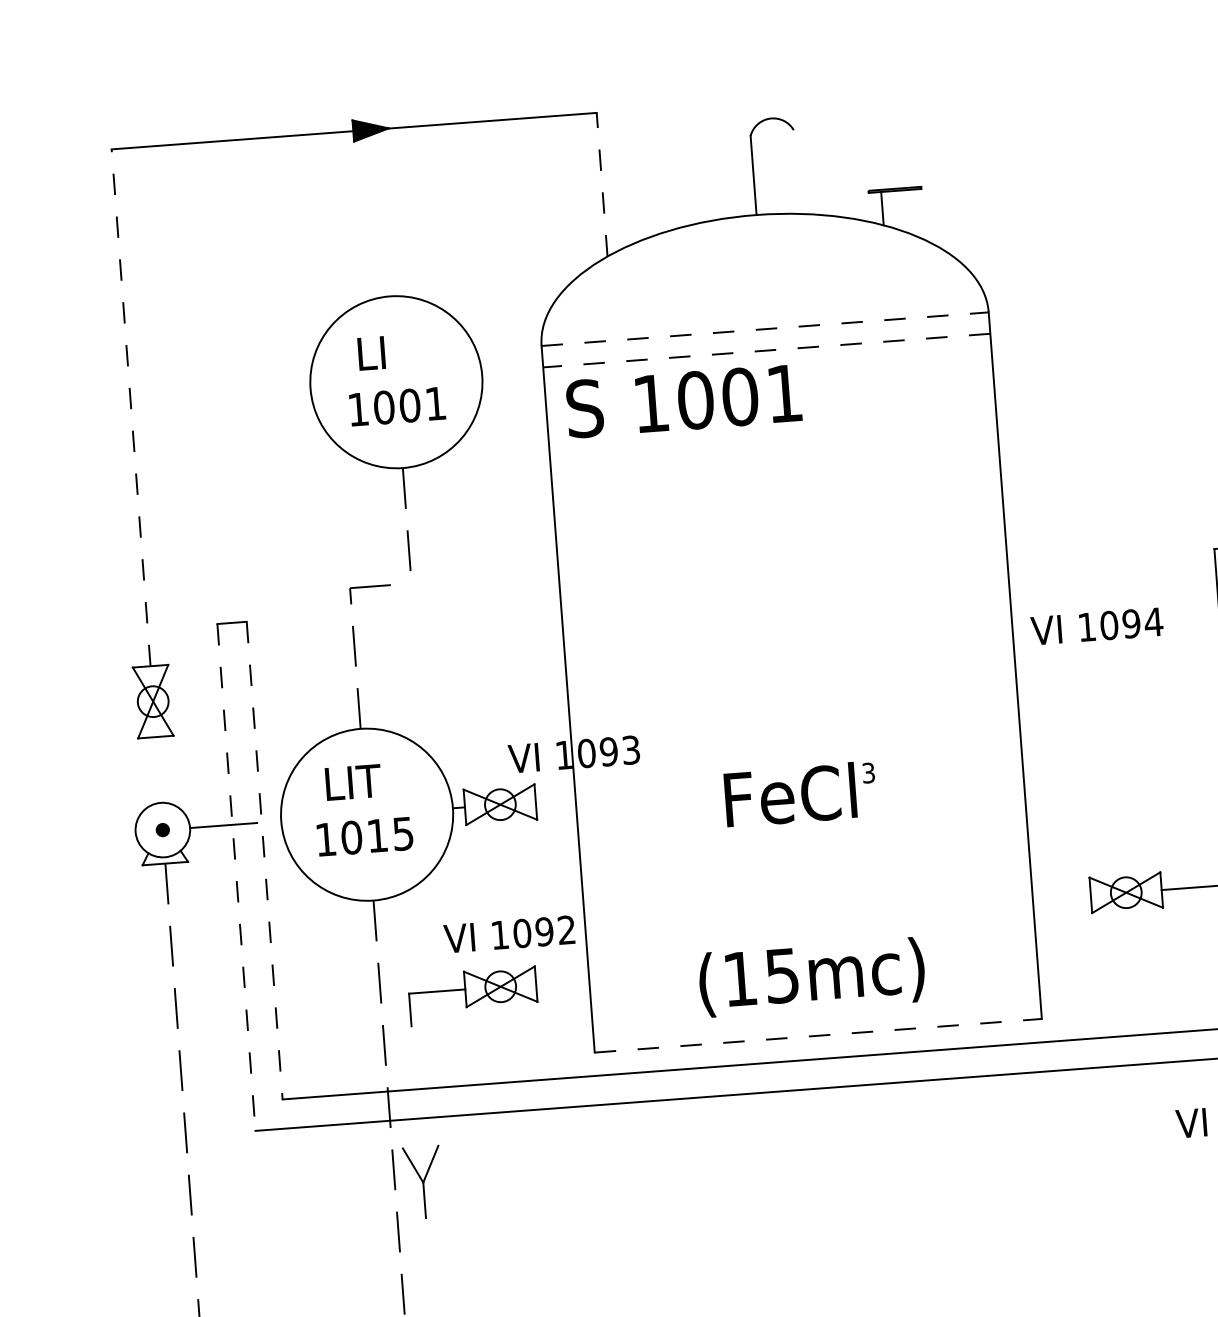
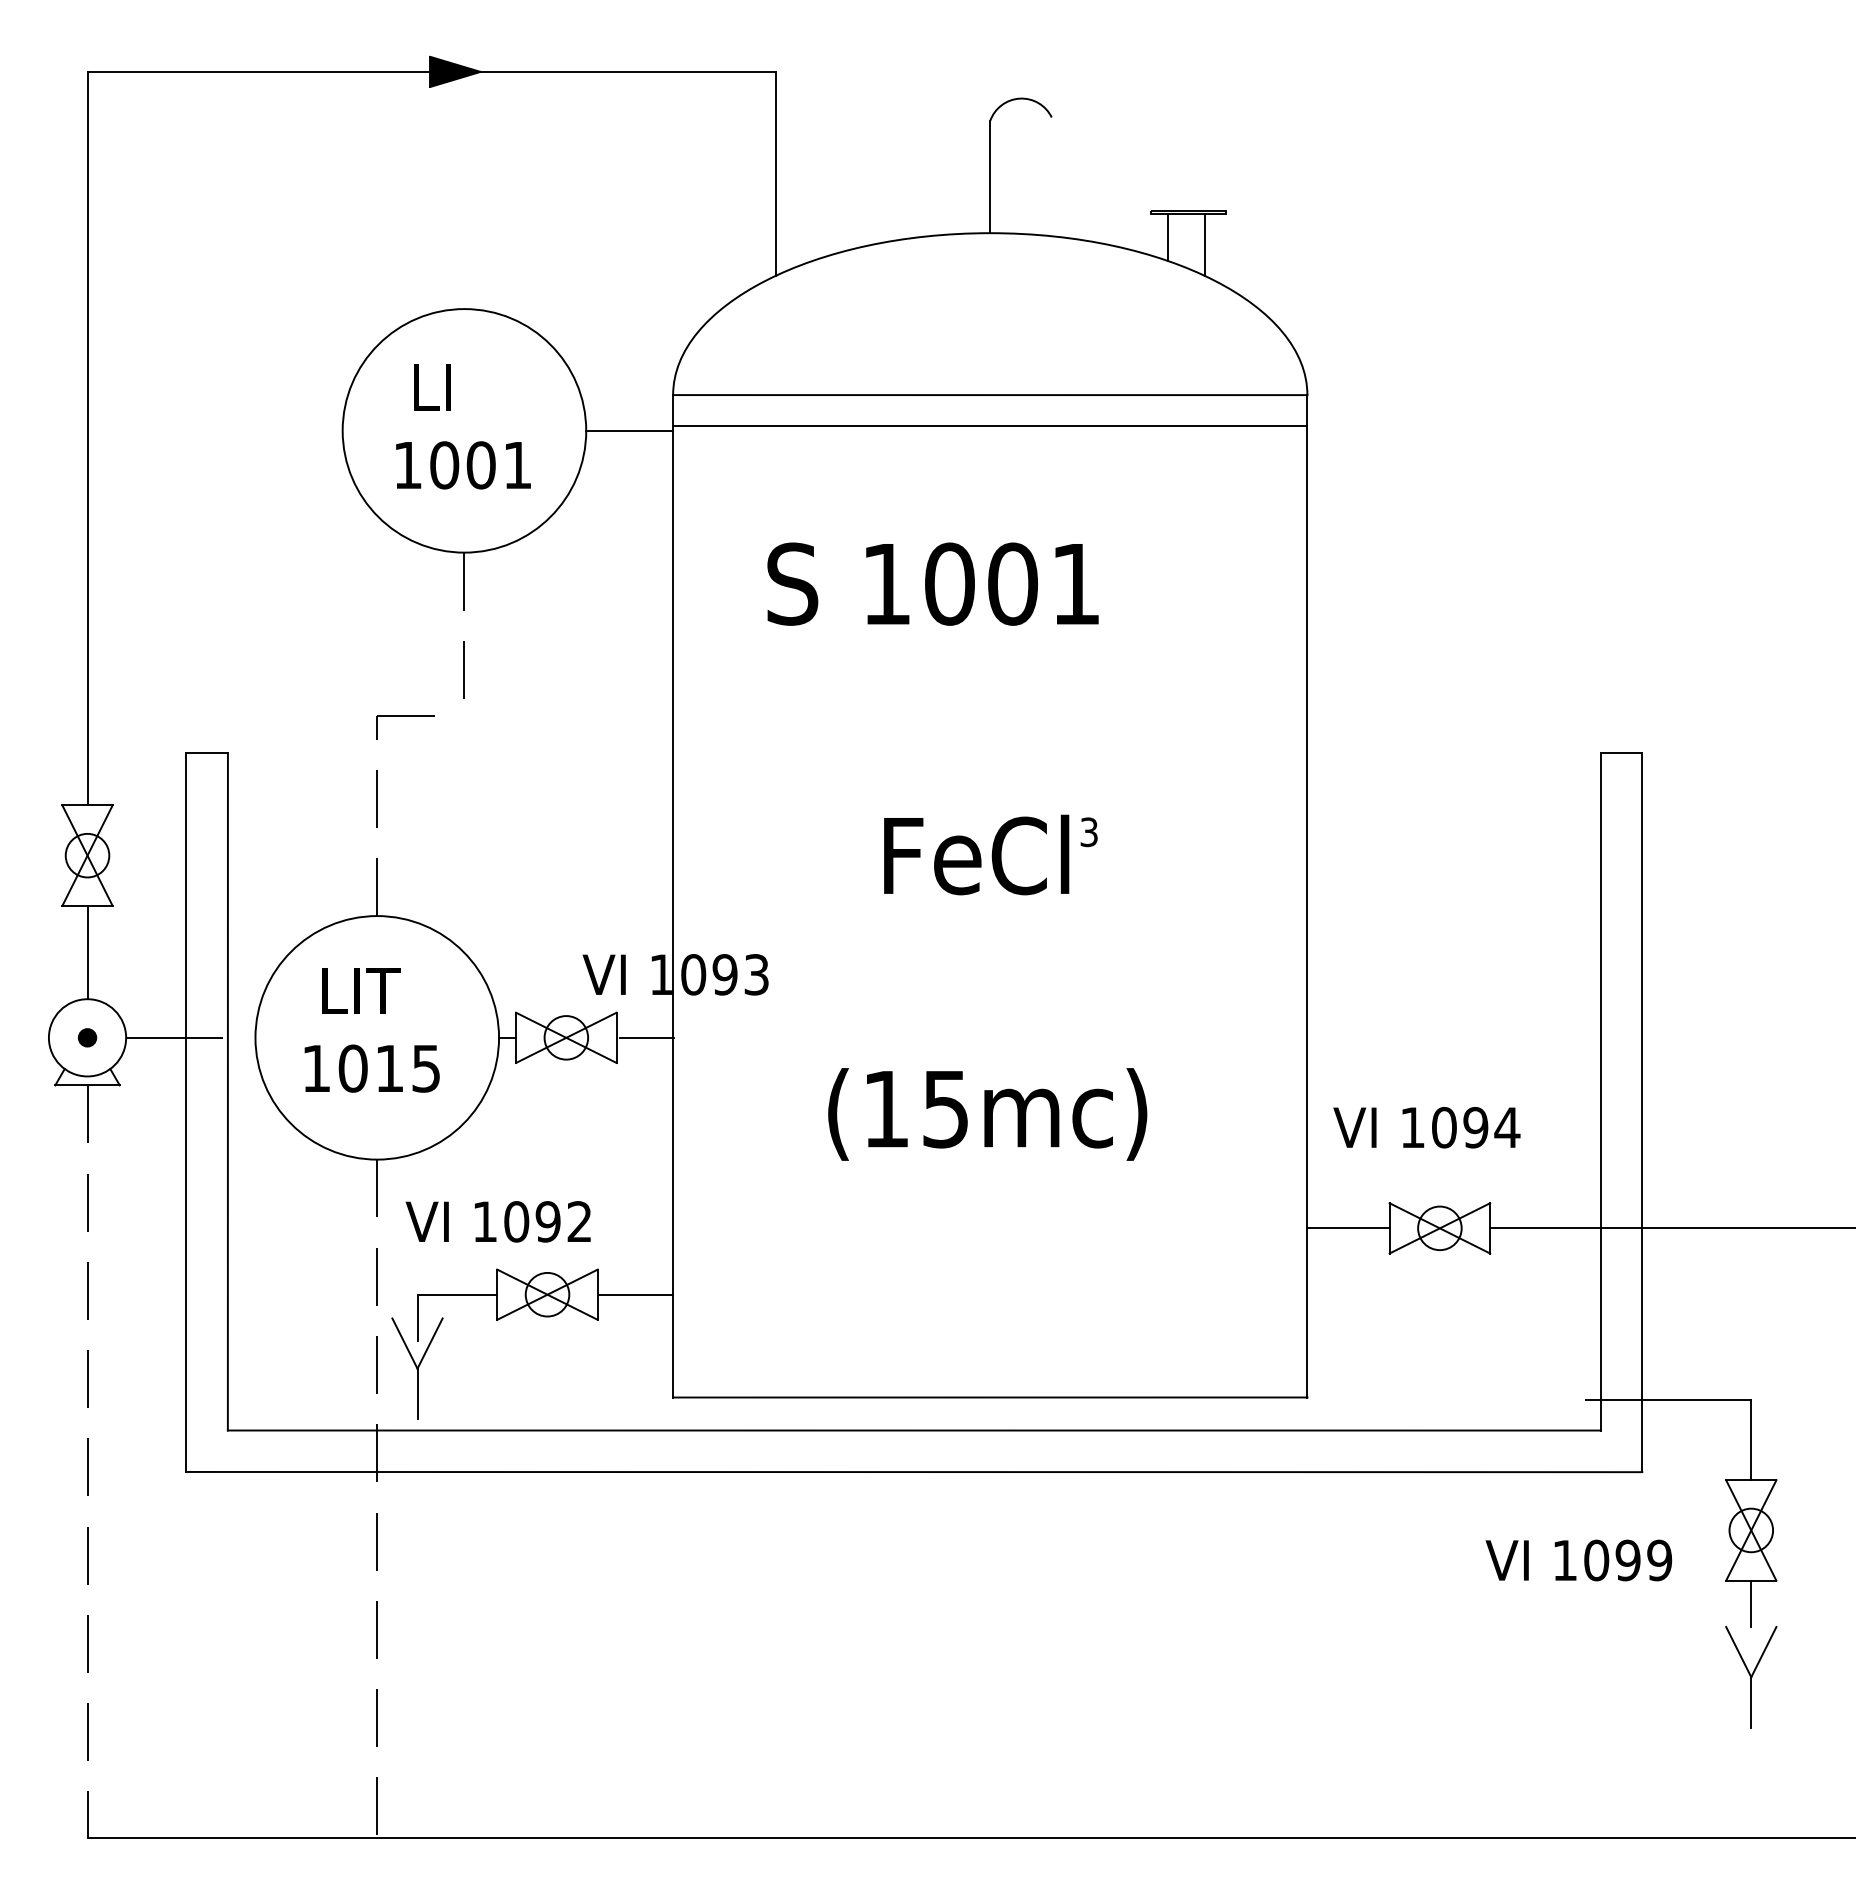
line: (602, 185) -> (775, 174), dashed -> solid
line: (908, 211) -> (1205, 244), added
line: (765, 329) -> (990, 395), dashed -> solid
line: (766, 350) -> (989, 425), dashed -> solid
line: (512, 373) -> (629, 430), added
text: (683, 400) -> (932, 583), moved
line: (131, 407) -> (87, 438), dashed -> solid
text: (1096, 626) -> (1426, 1127), moved
line: (158, 769) -> (87, 952), added
line: (556, 800) -> (646, 1037), added
line: (264, 860) -> (227, 1091), dashed -> solid
line: (236, 877) -> (186, 1112), dashed -> solid
text: (805, 887) -> (987, 987), moved
line: (1061, 897) -> (1348, 1228), added
text: (508, 934) -> (497, 1221), moved
line: (562, 981) -> (635, 1294), added
line: (818, 1035) -> (990, 1397), dashed -> solid
part: (423, 1182) -> (417, 1368), moved

